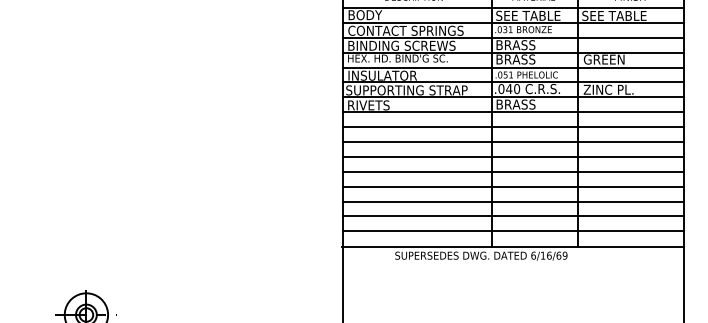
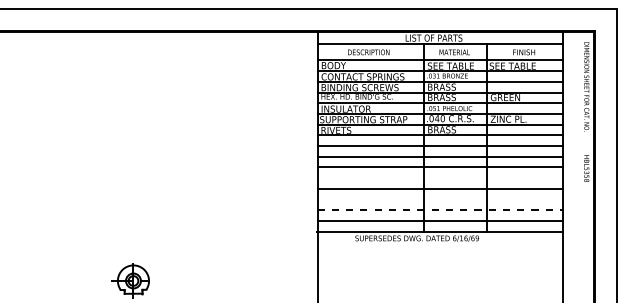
line: (512, 172) -> (439, 178), removed
line: (512, 201) -> (439, 199), removed
line: (513, 216) -> (440, 210), solid -> dashed

